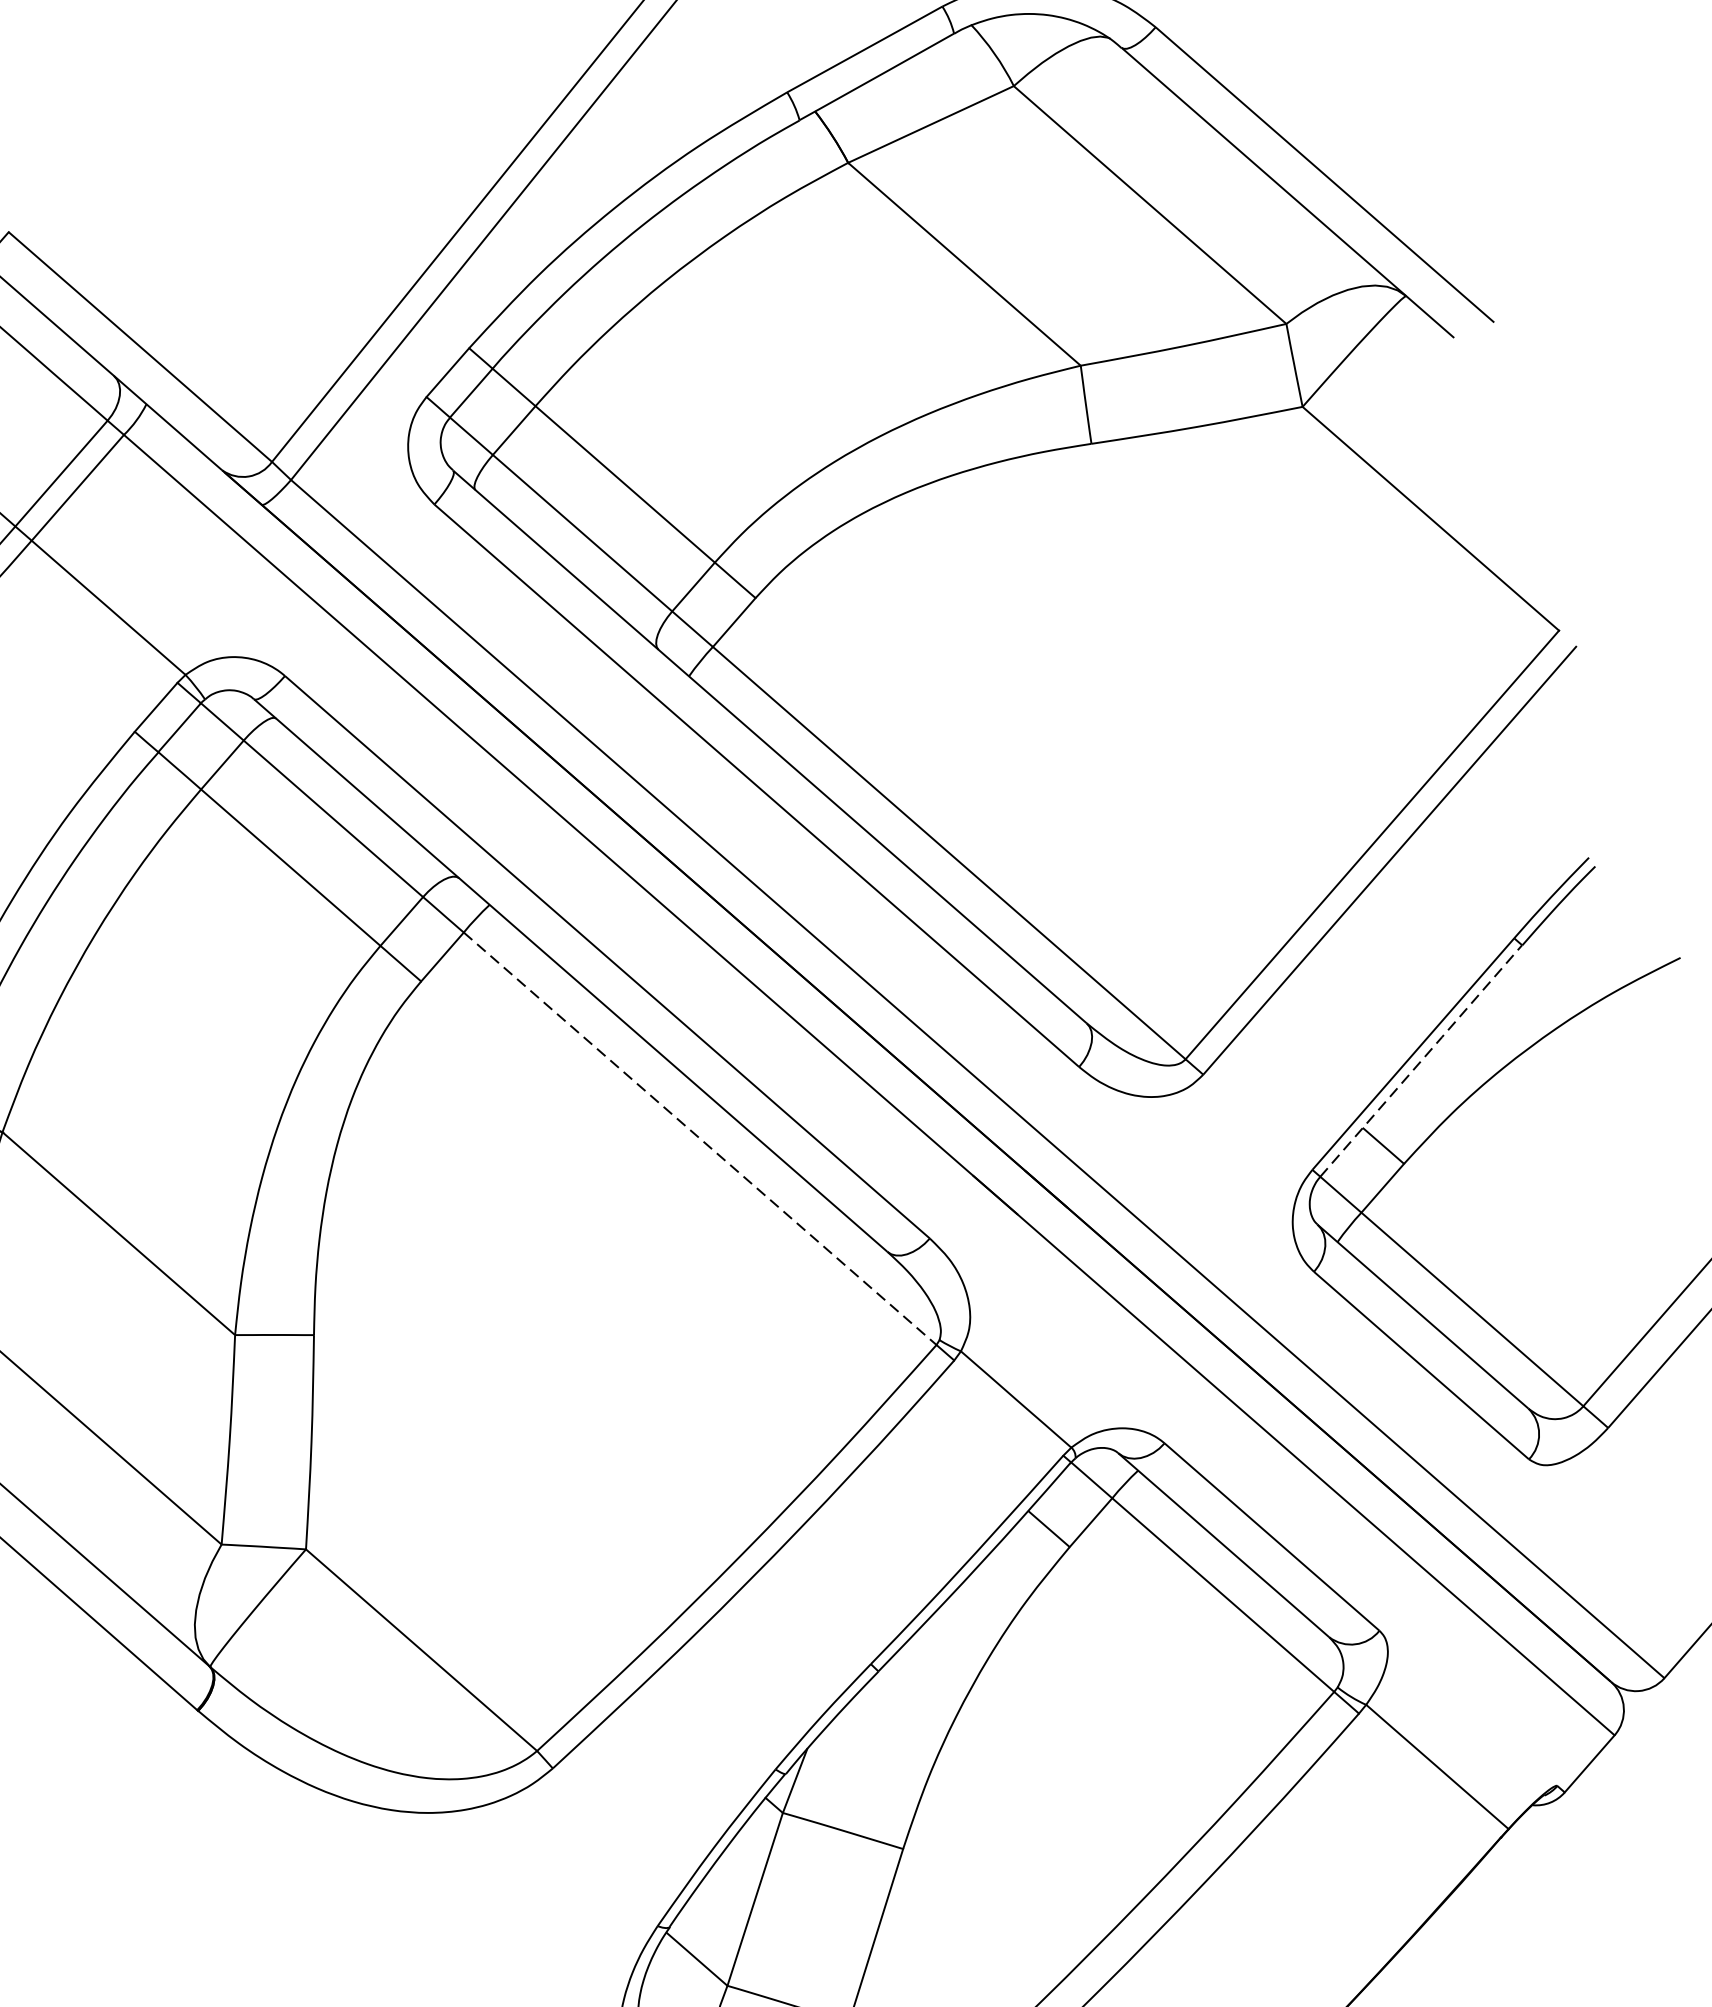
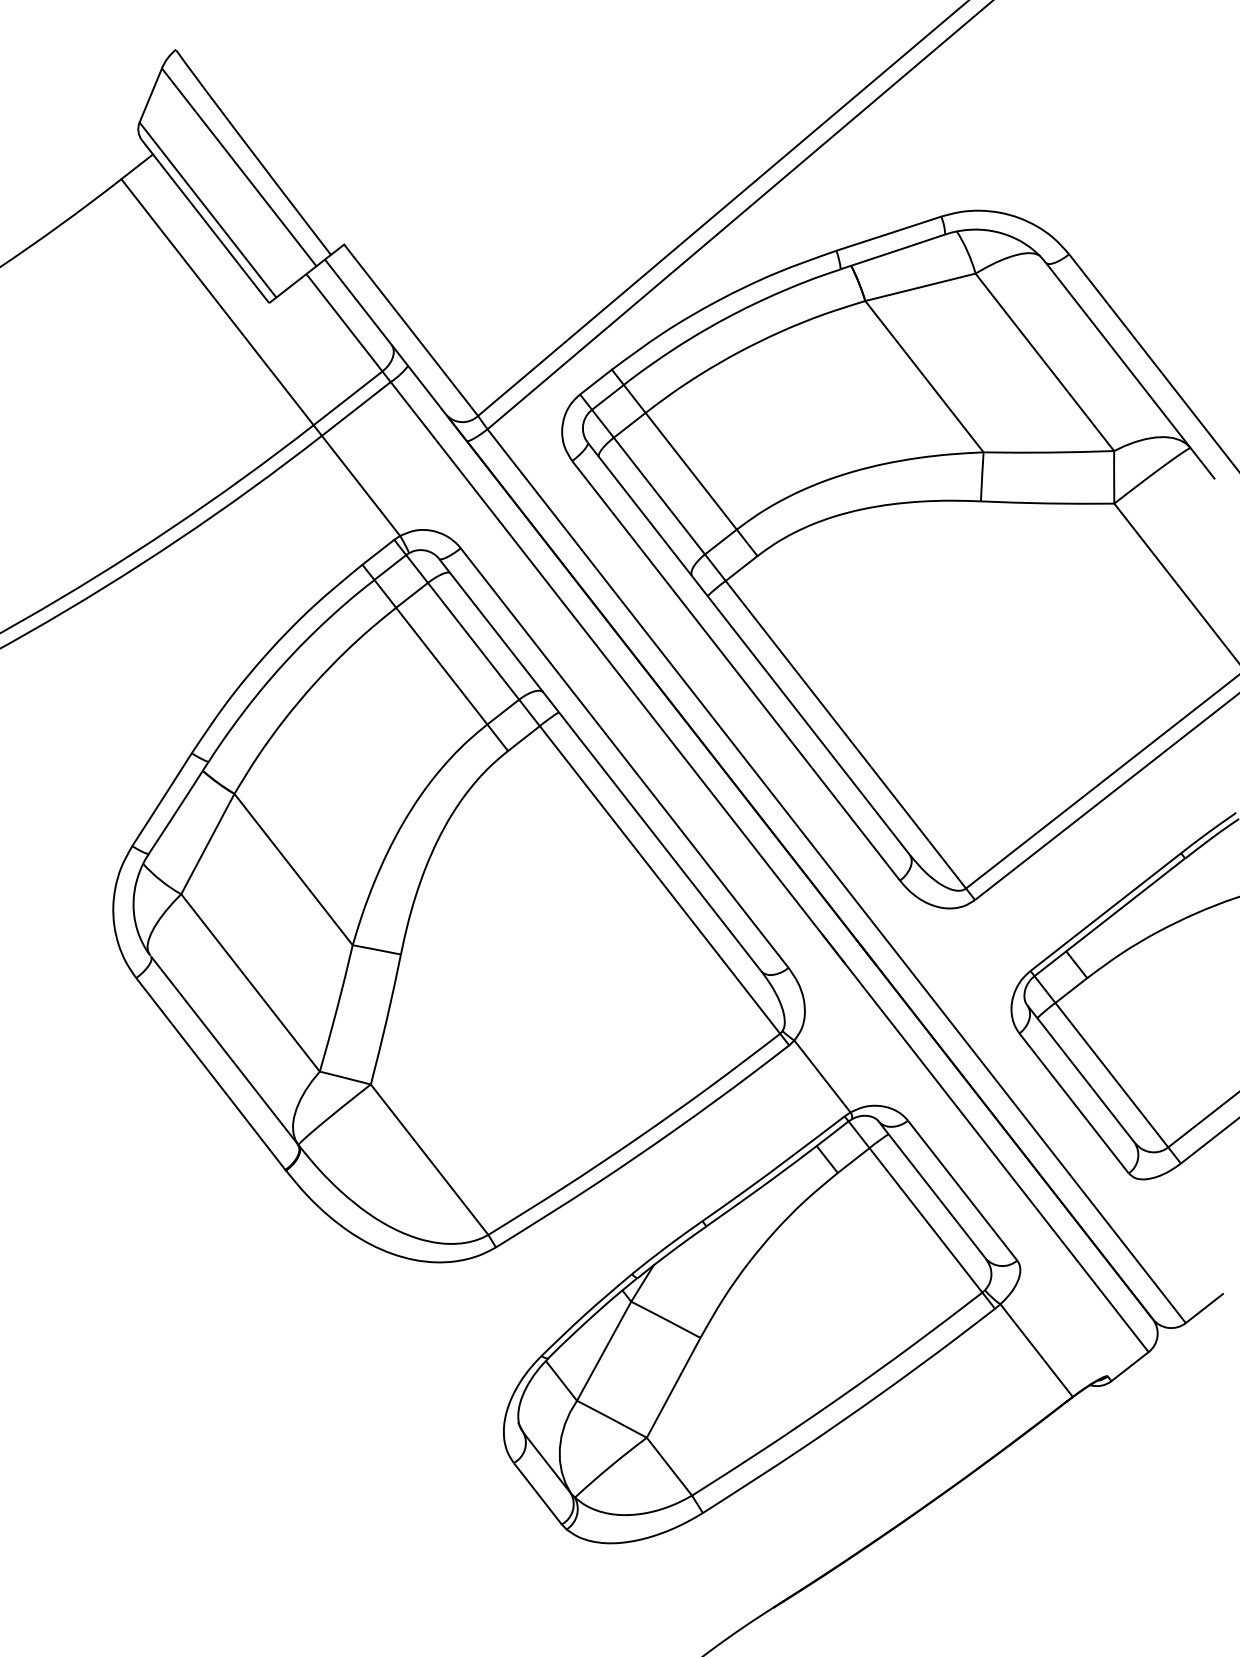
line: (1422, 1059) -> (1110, 916), dashed -> solid
line: (701, 1139) -> (660, 880), dashed -> solid

